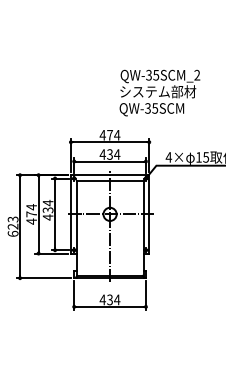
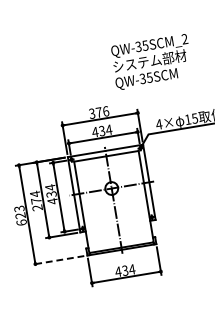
text: (159, 92) -> (151, 61), moved
text: (109, 134) -> (98, 111), 474 -> 376
text: (31, 221) -> (37, 207), 474 -> 274
line: (43, 278) -> (57, 260), solid -> dashed

